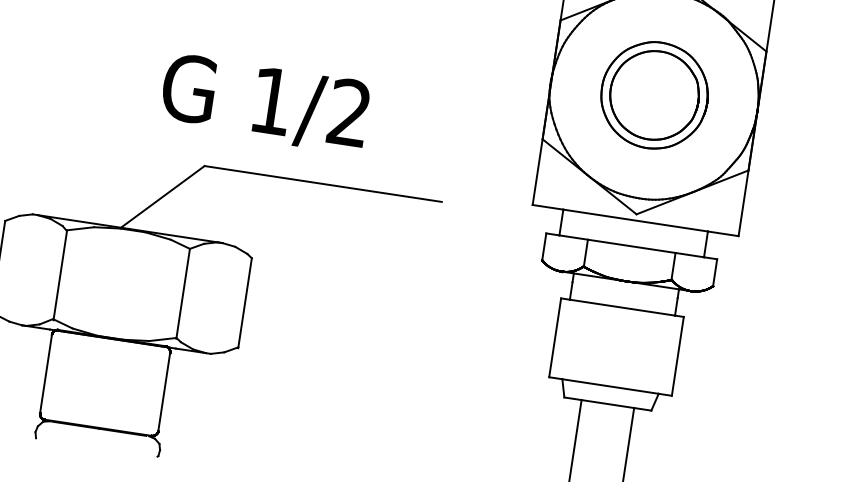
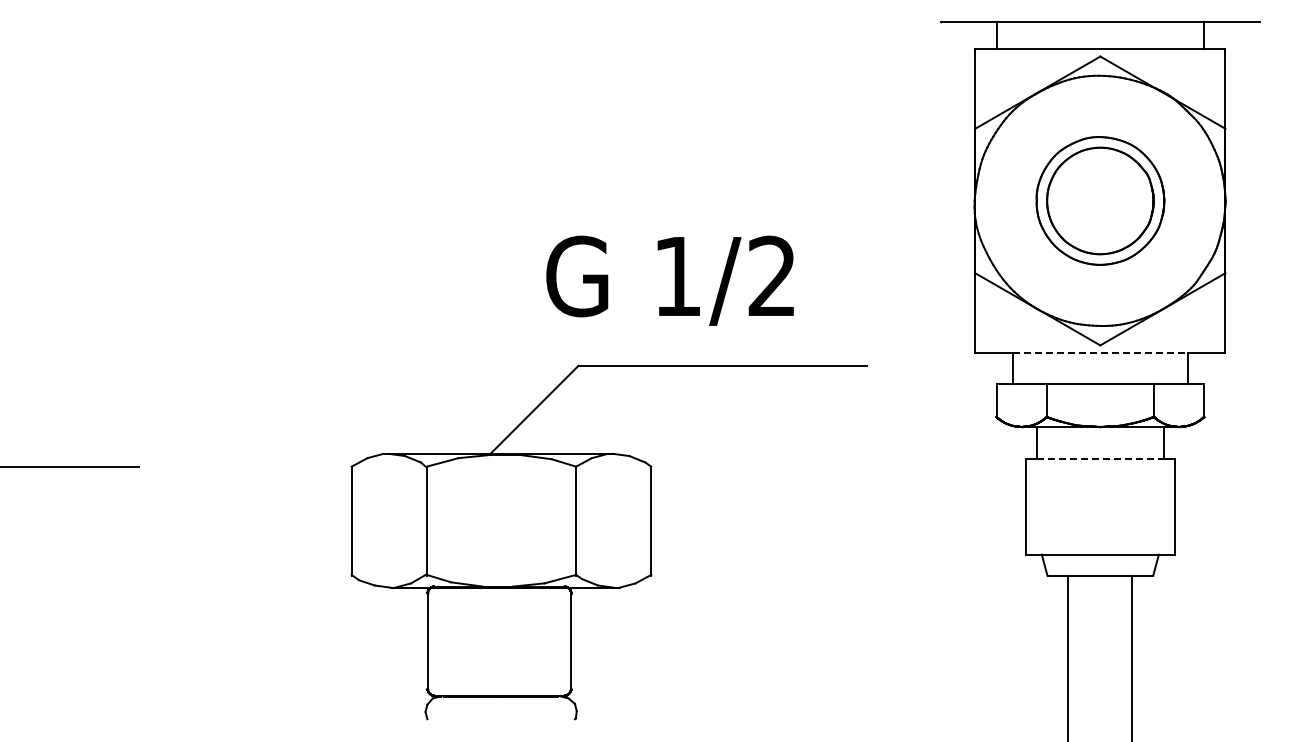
text: (264, 103) -> (669, 280), moved
line: (635, 221) -> (1100, 353), solid -> dashed
line: (622, 307) -> (1100, 458), solid -> dashed

